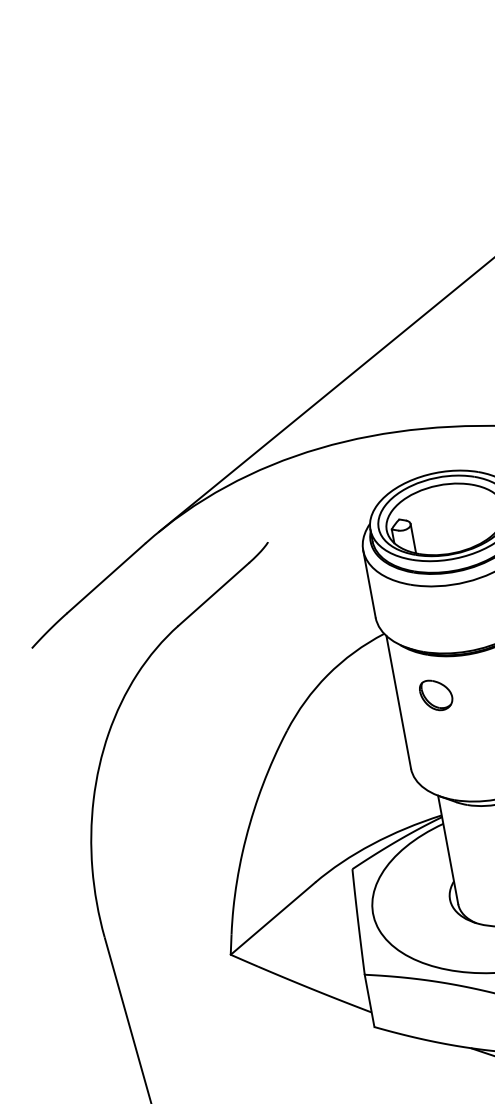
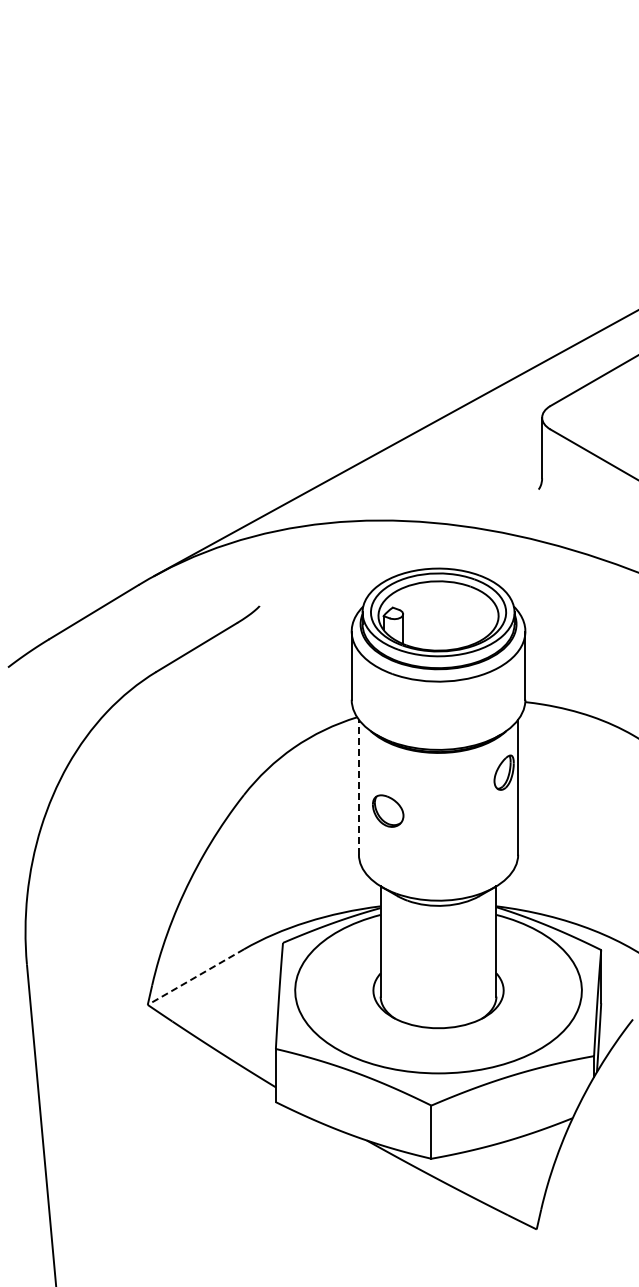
part: (436, 694) -> (388, 810), moved
line: (398, 701) -> (358, 786), solid -> dashed
line: (272, 919) -> (195, 977), solid -> dashed

